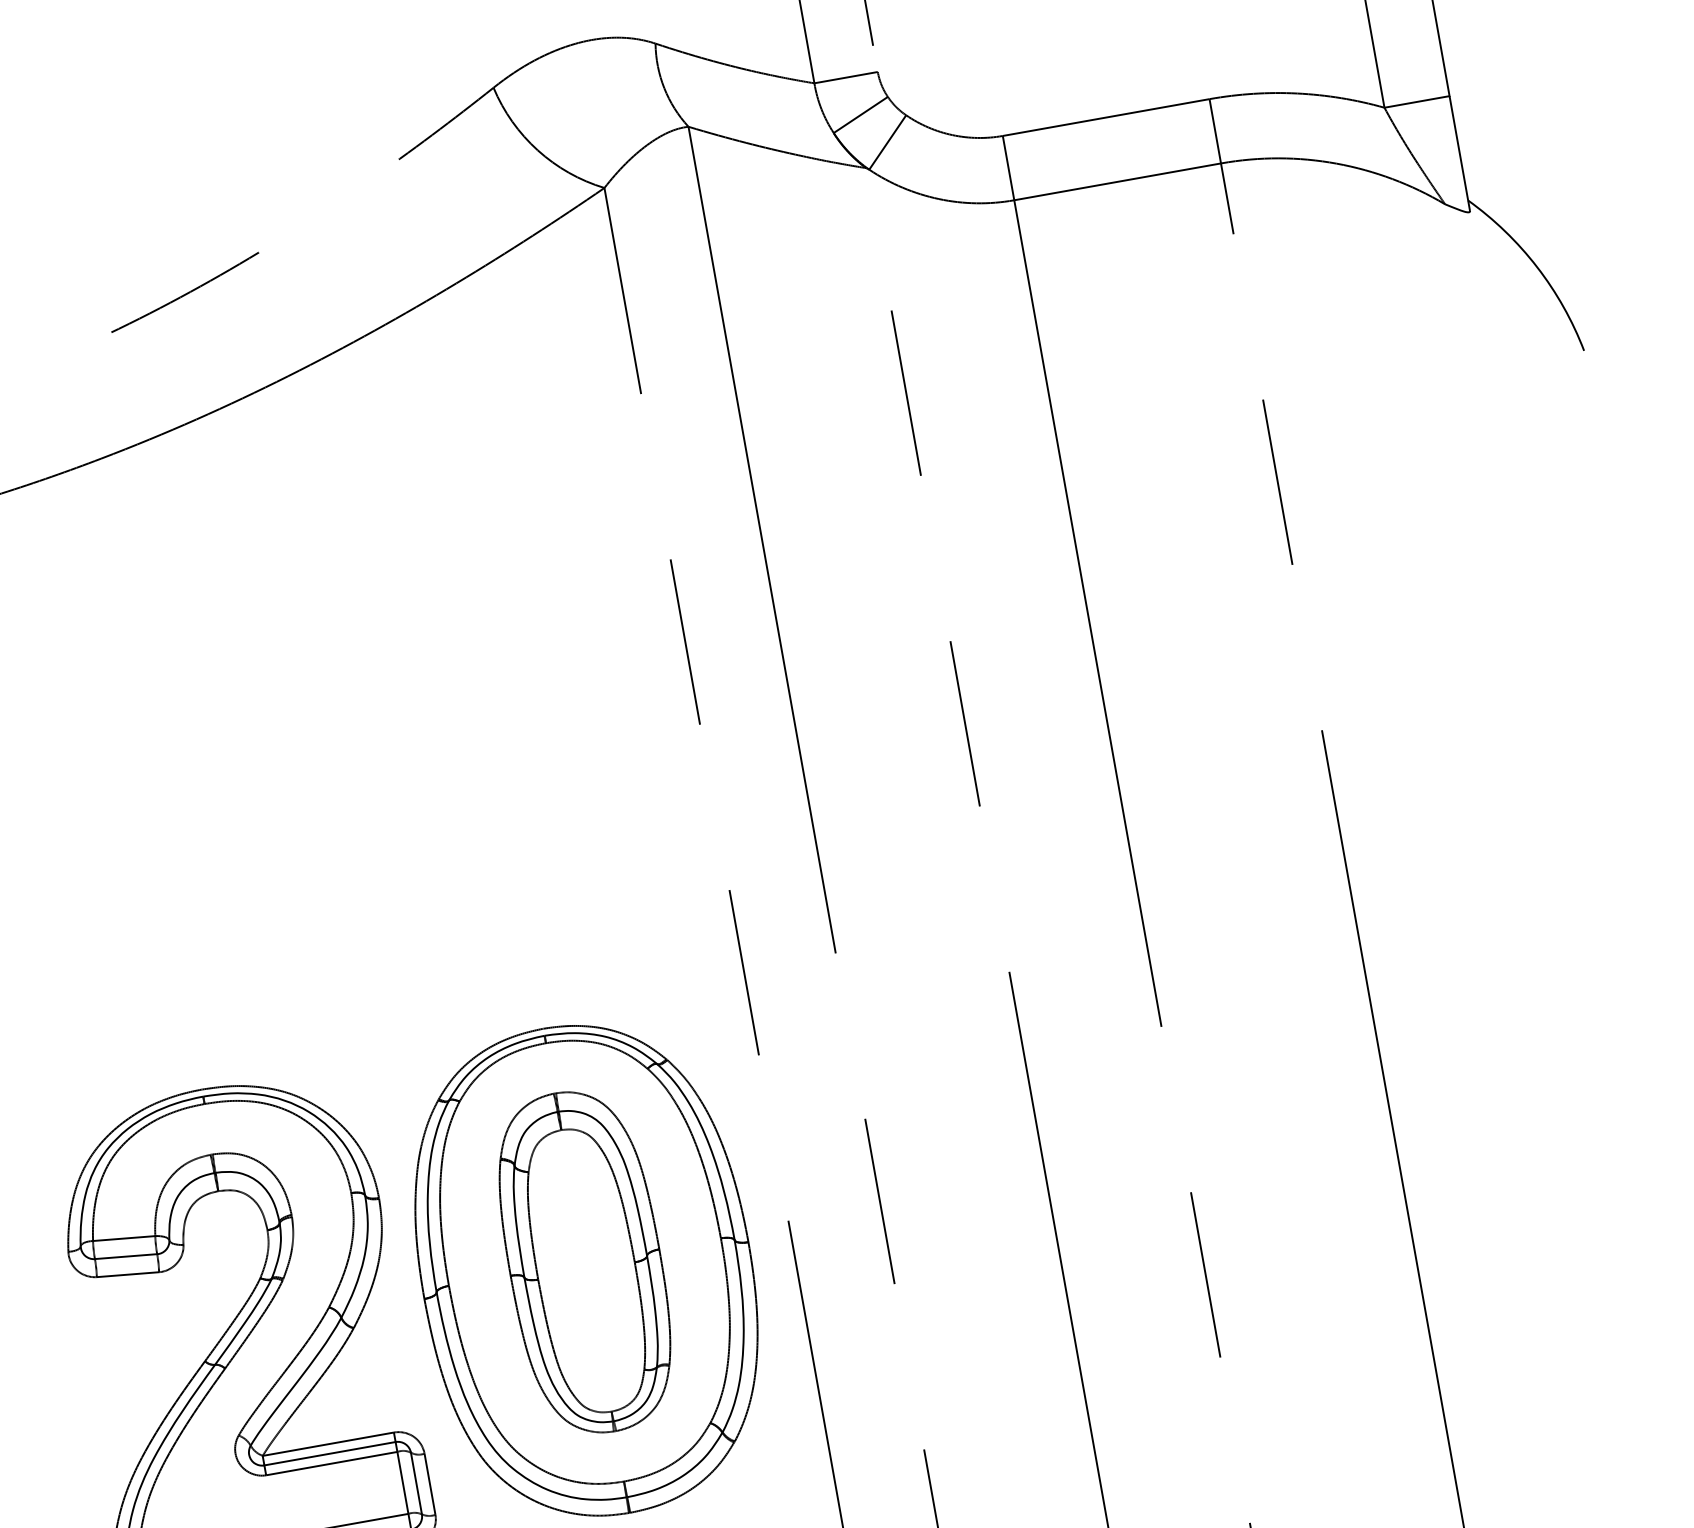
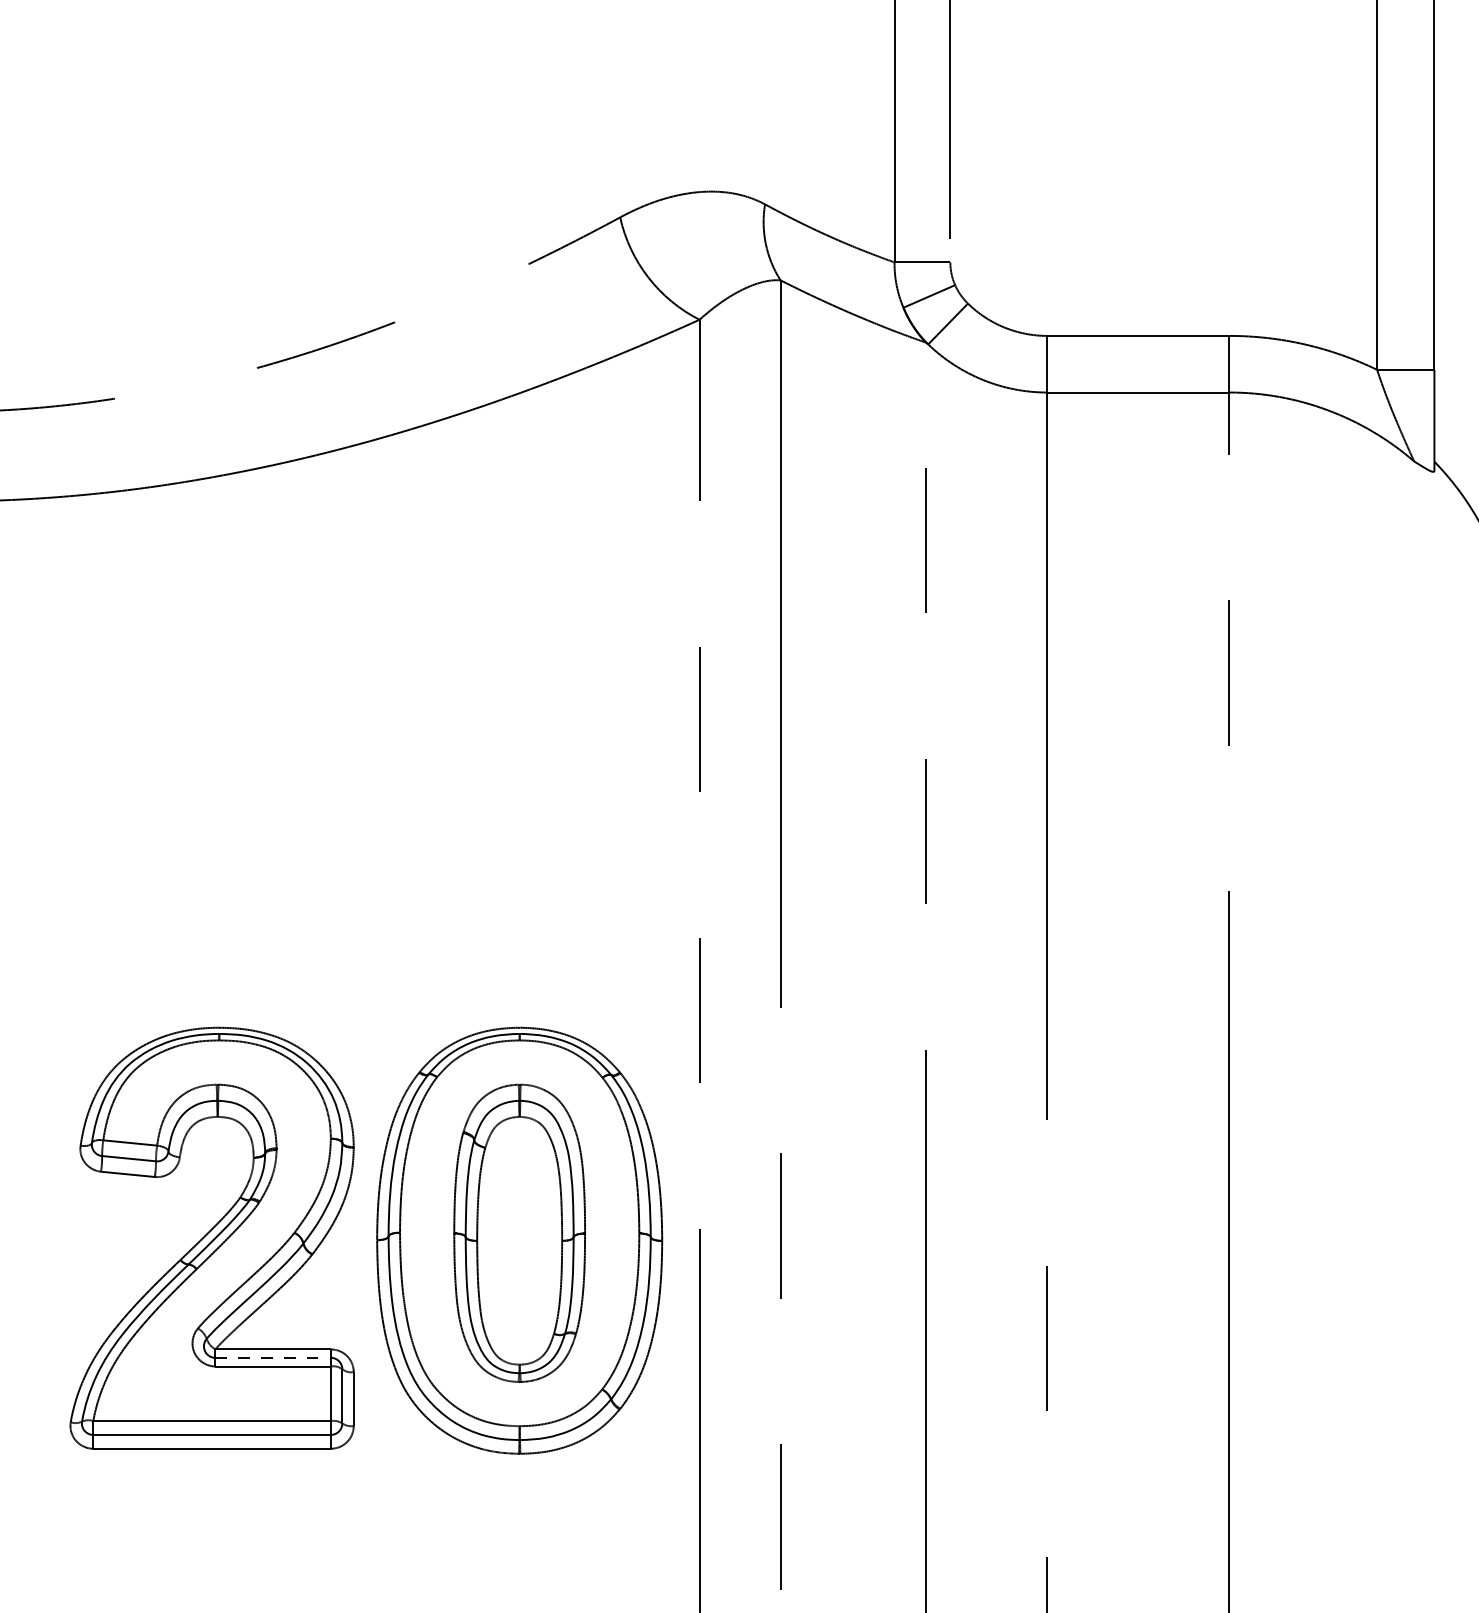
line: (330, 1453) -> (273, 1357), solid -> dashed

